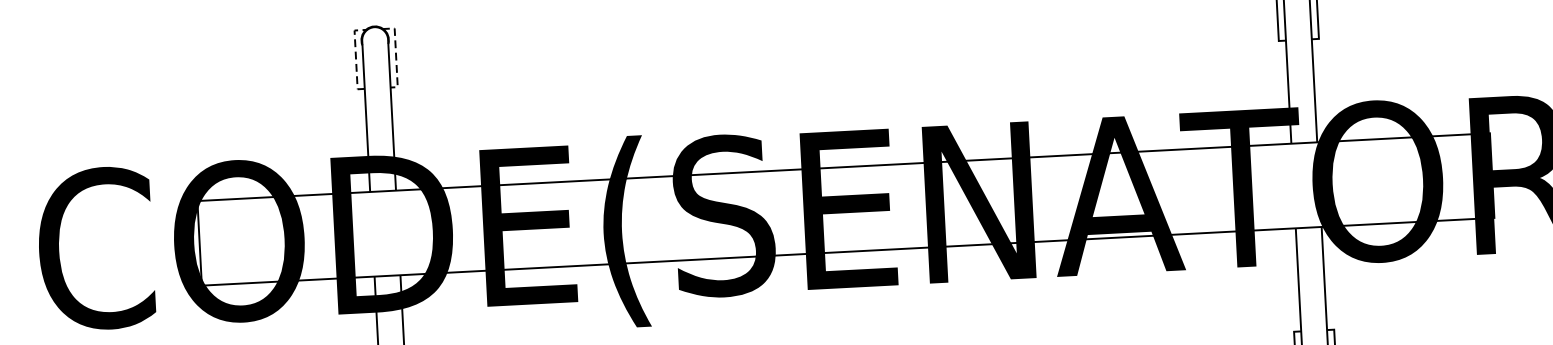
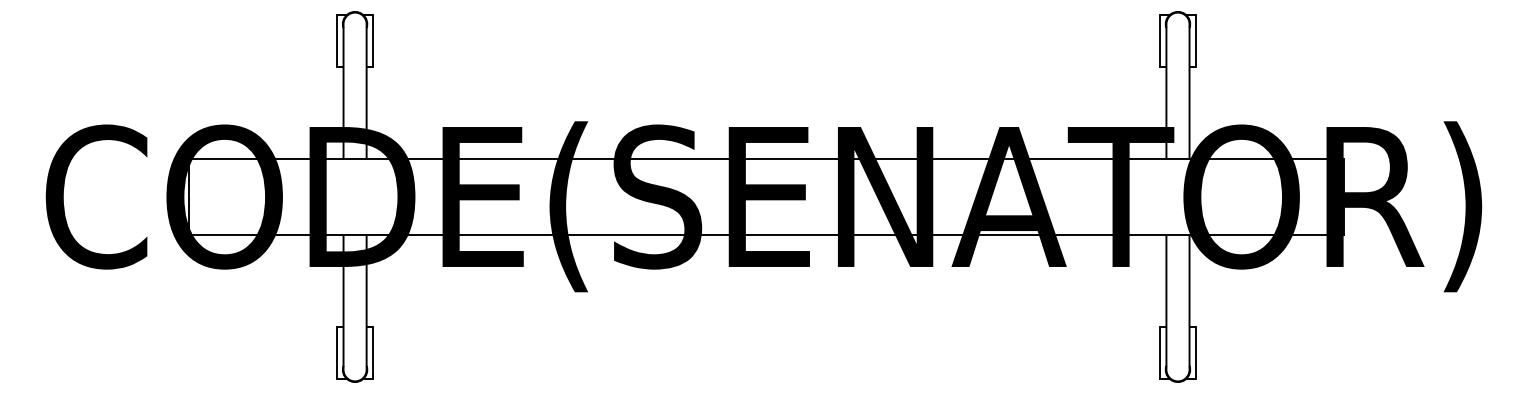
line: (395, 55) -> (372, 38), dashed -> solid
line: (356, 57) -> (337, 38), dashed -> solid

